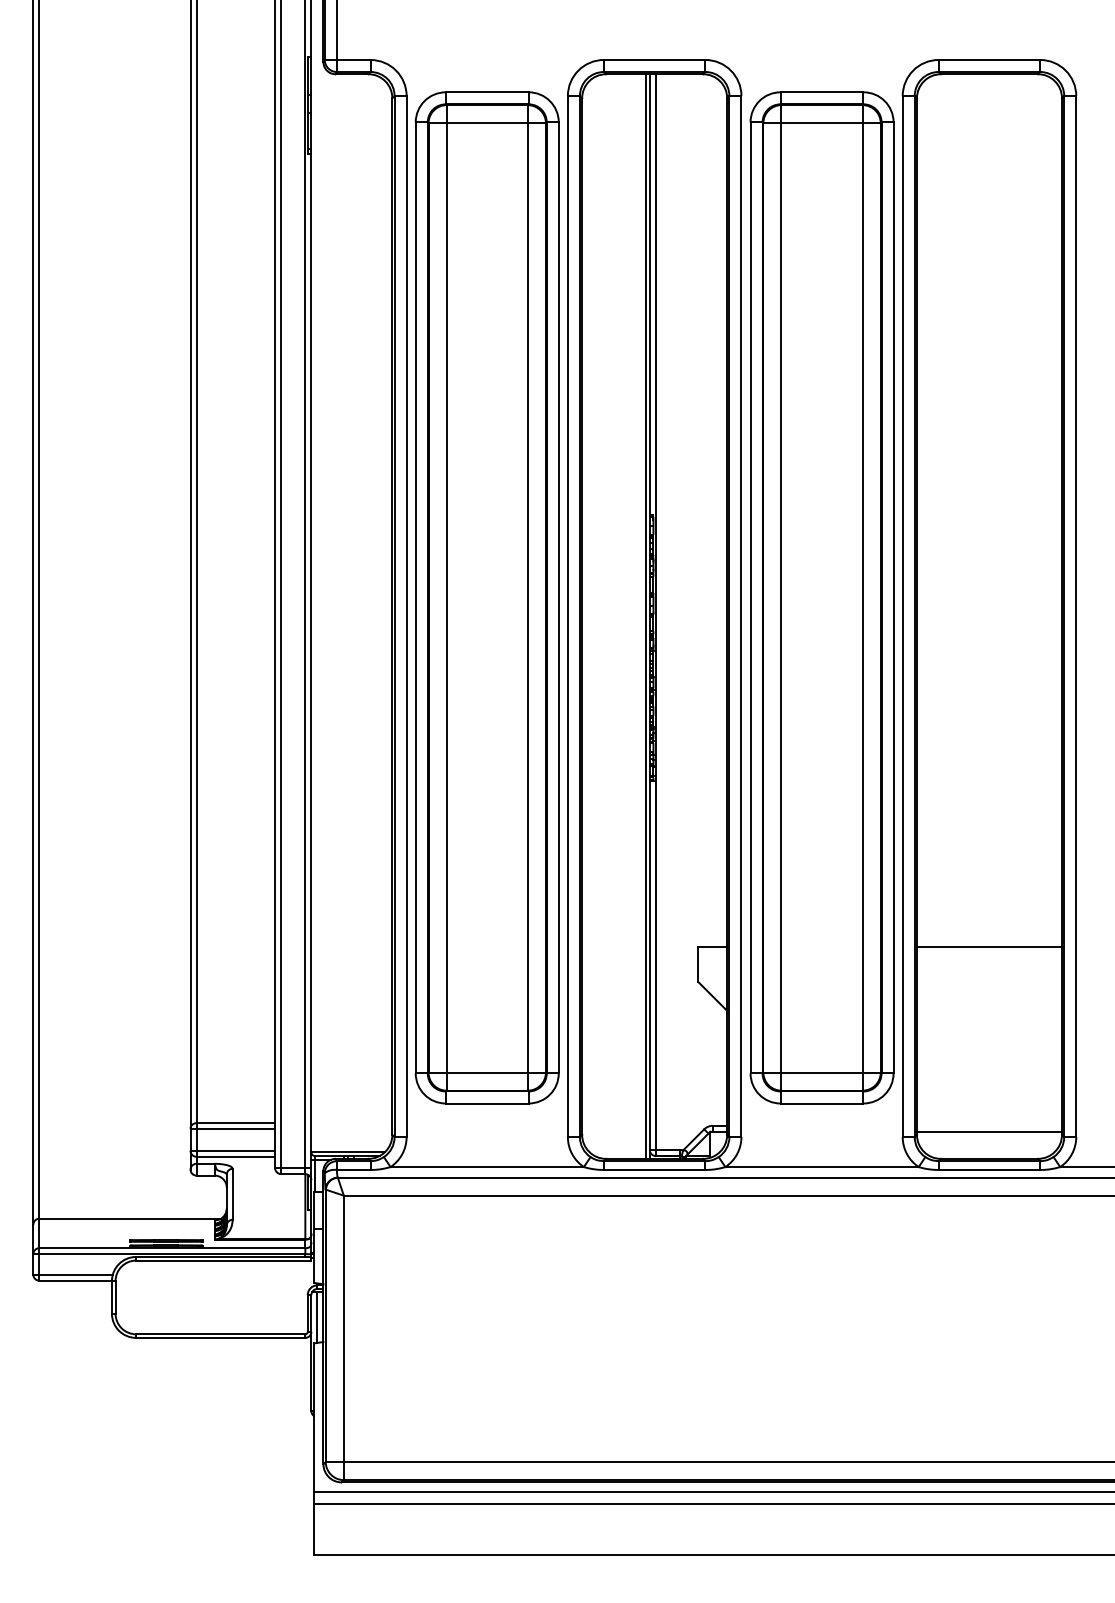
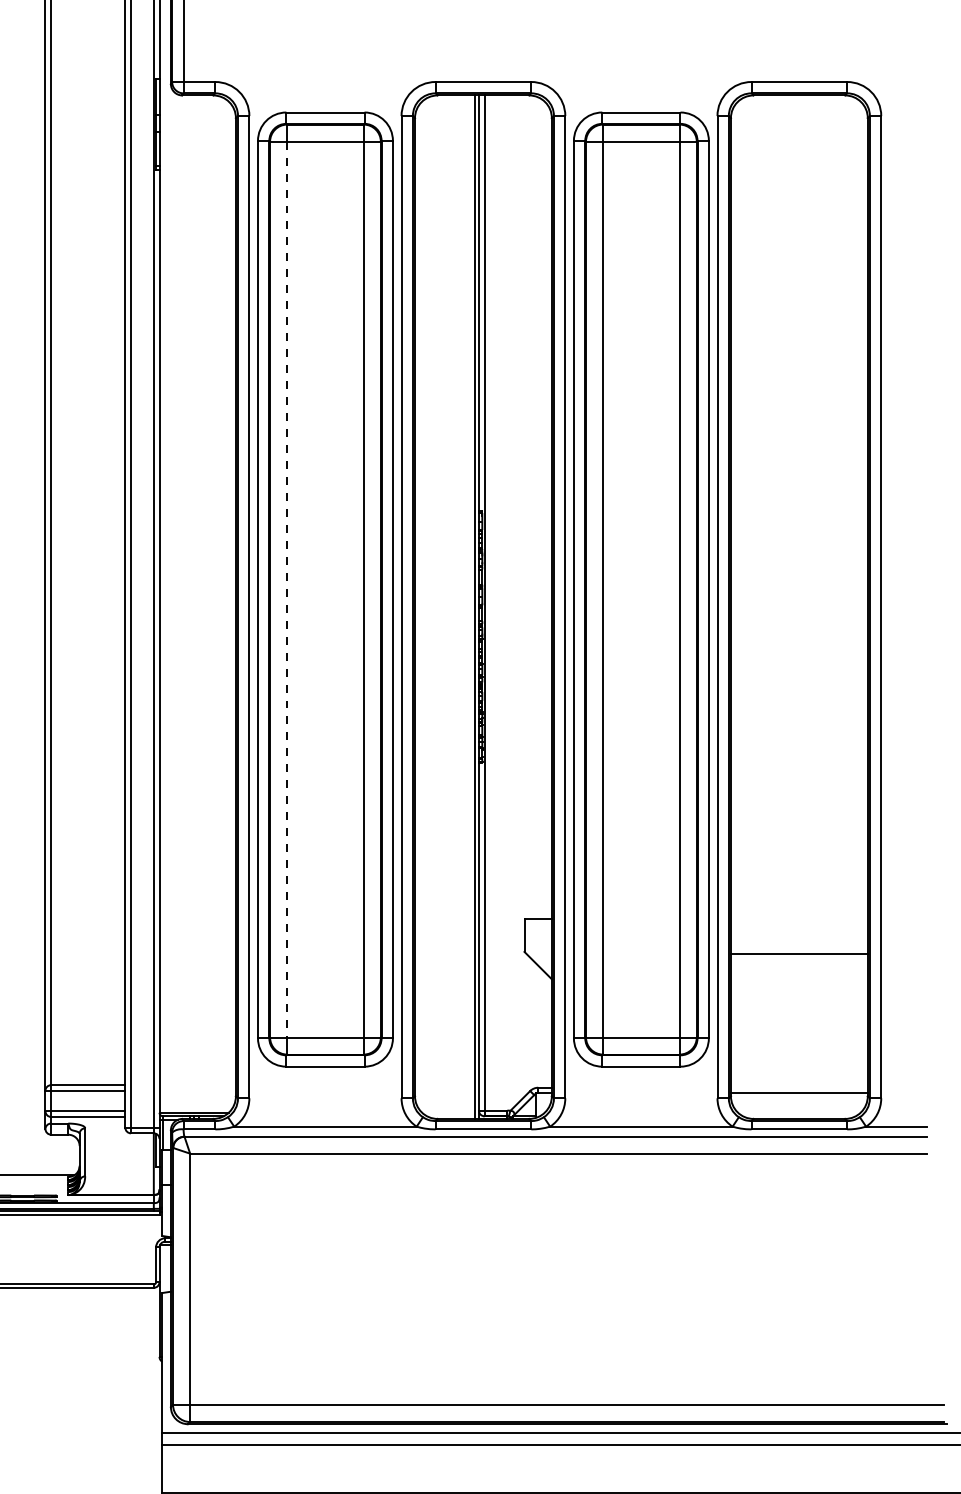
line: (446, 597) -> (287, 589), solid -> dashed
line: (989, 946) -> (799, 953), moved
line: (317, 1317) -> (165, 1268), removed

